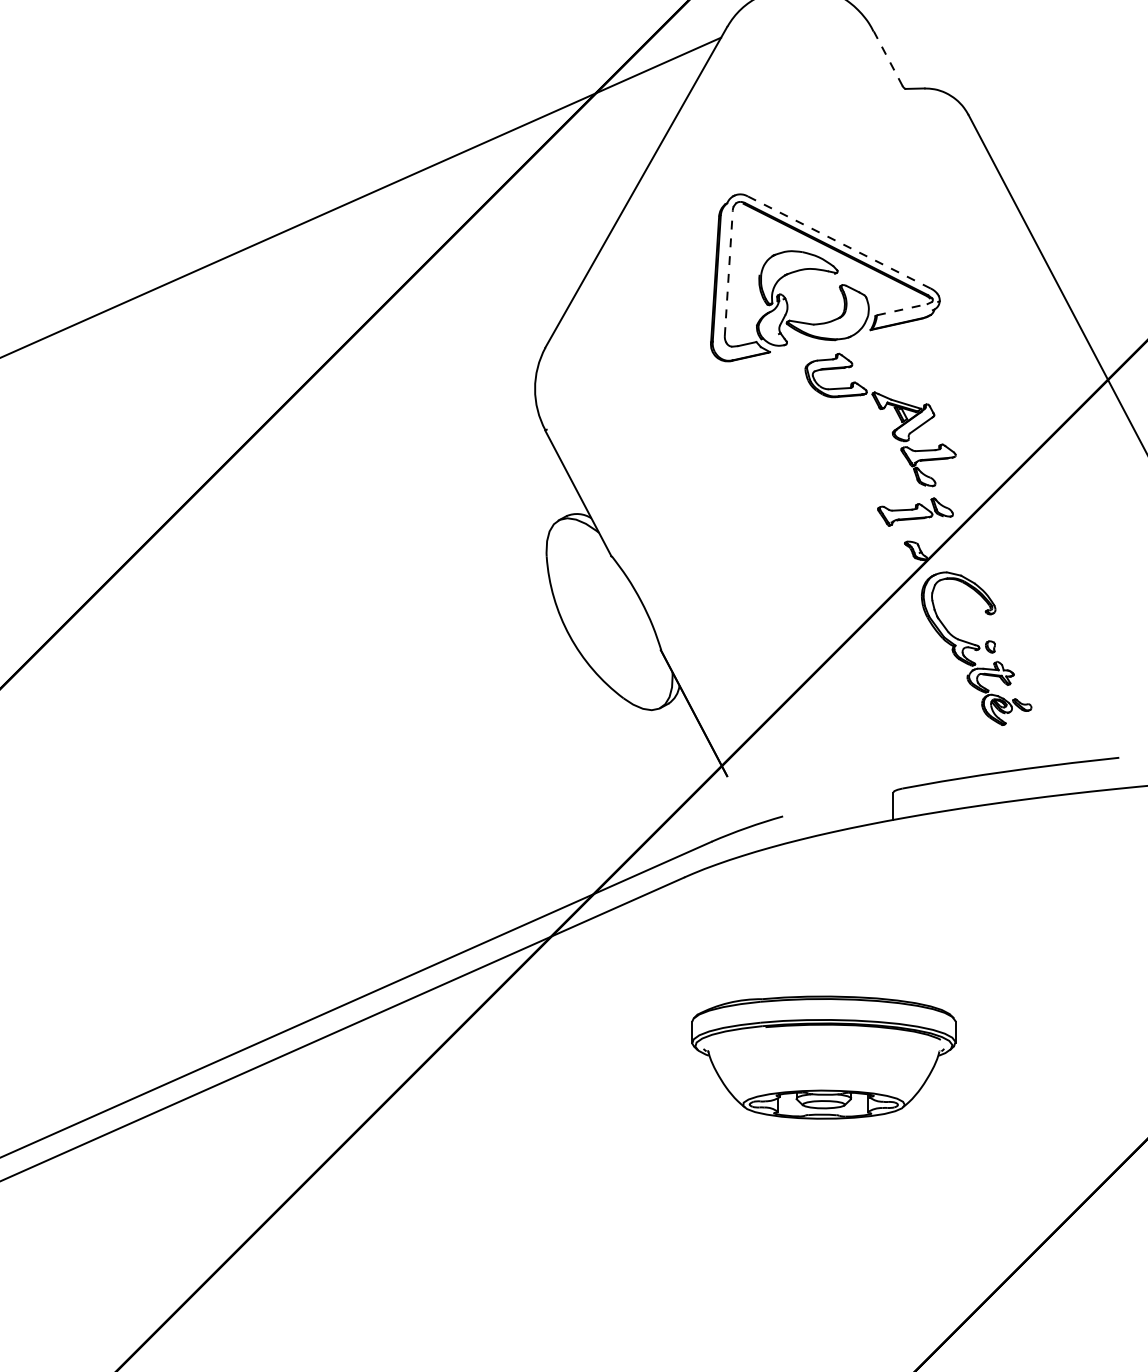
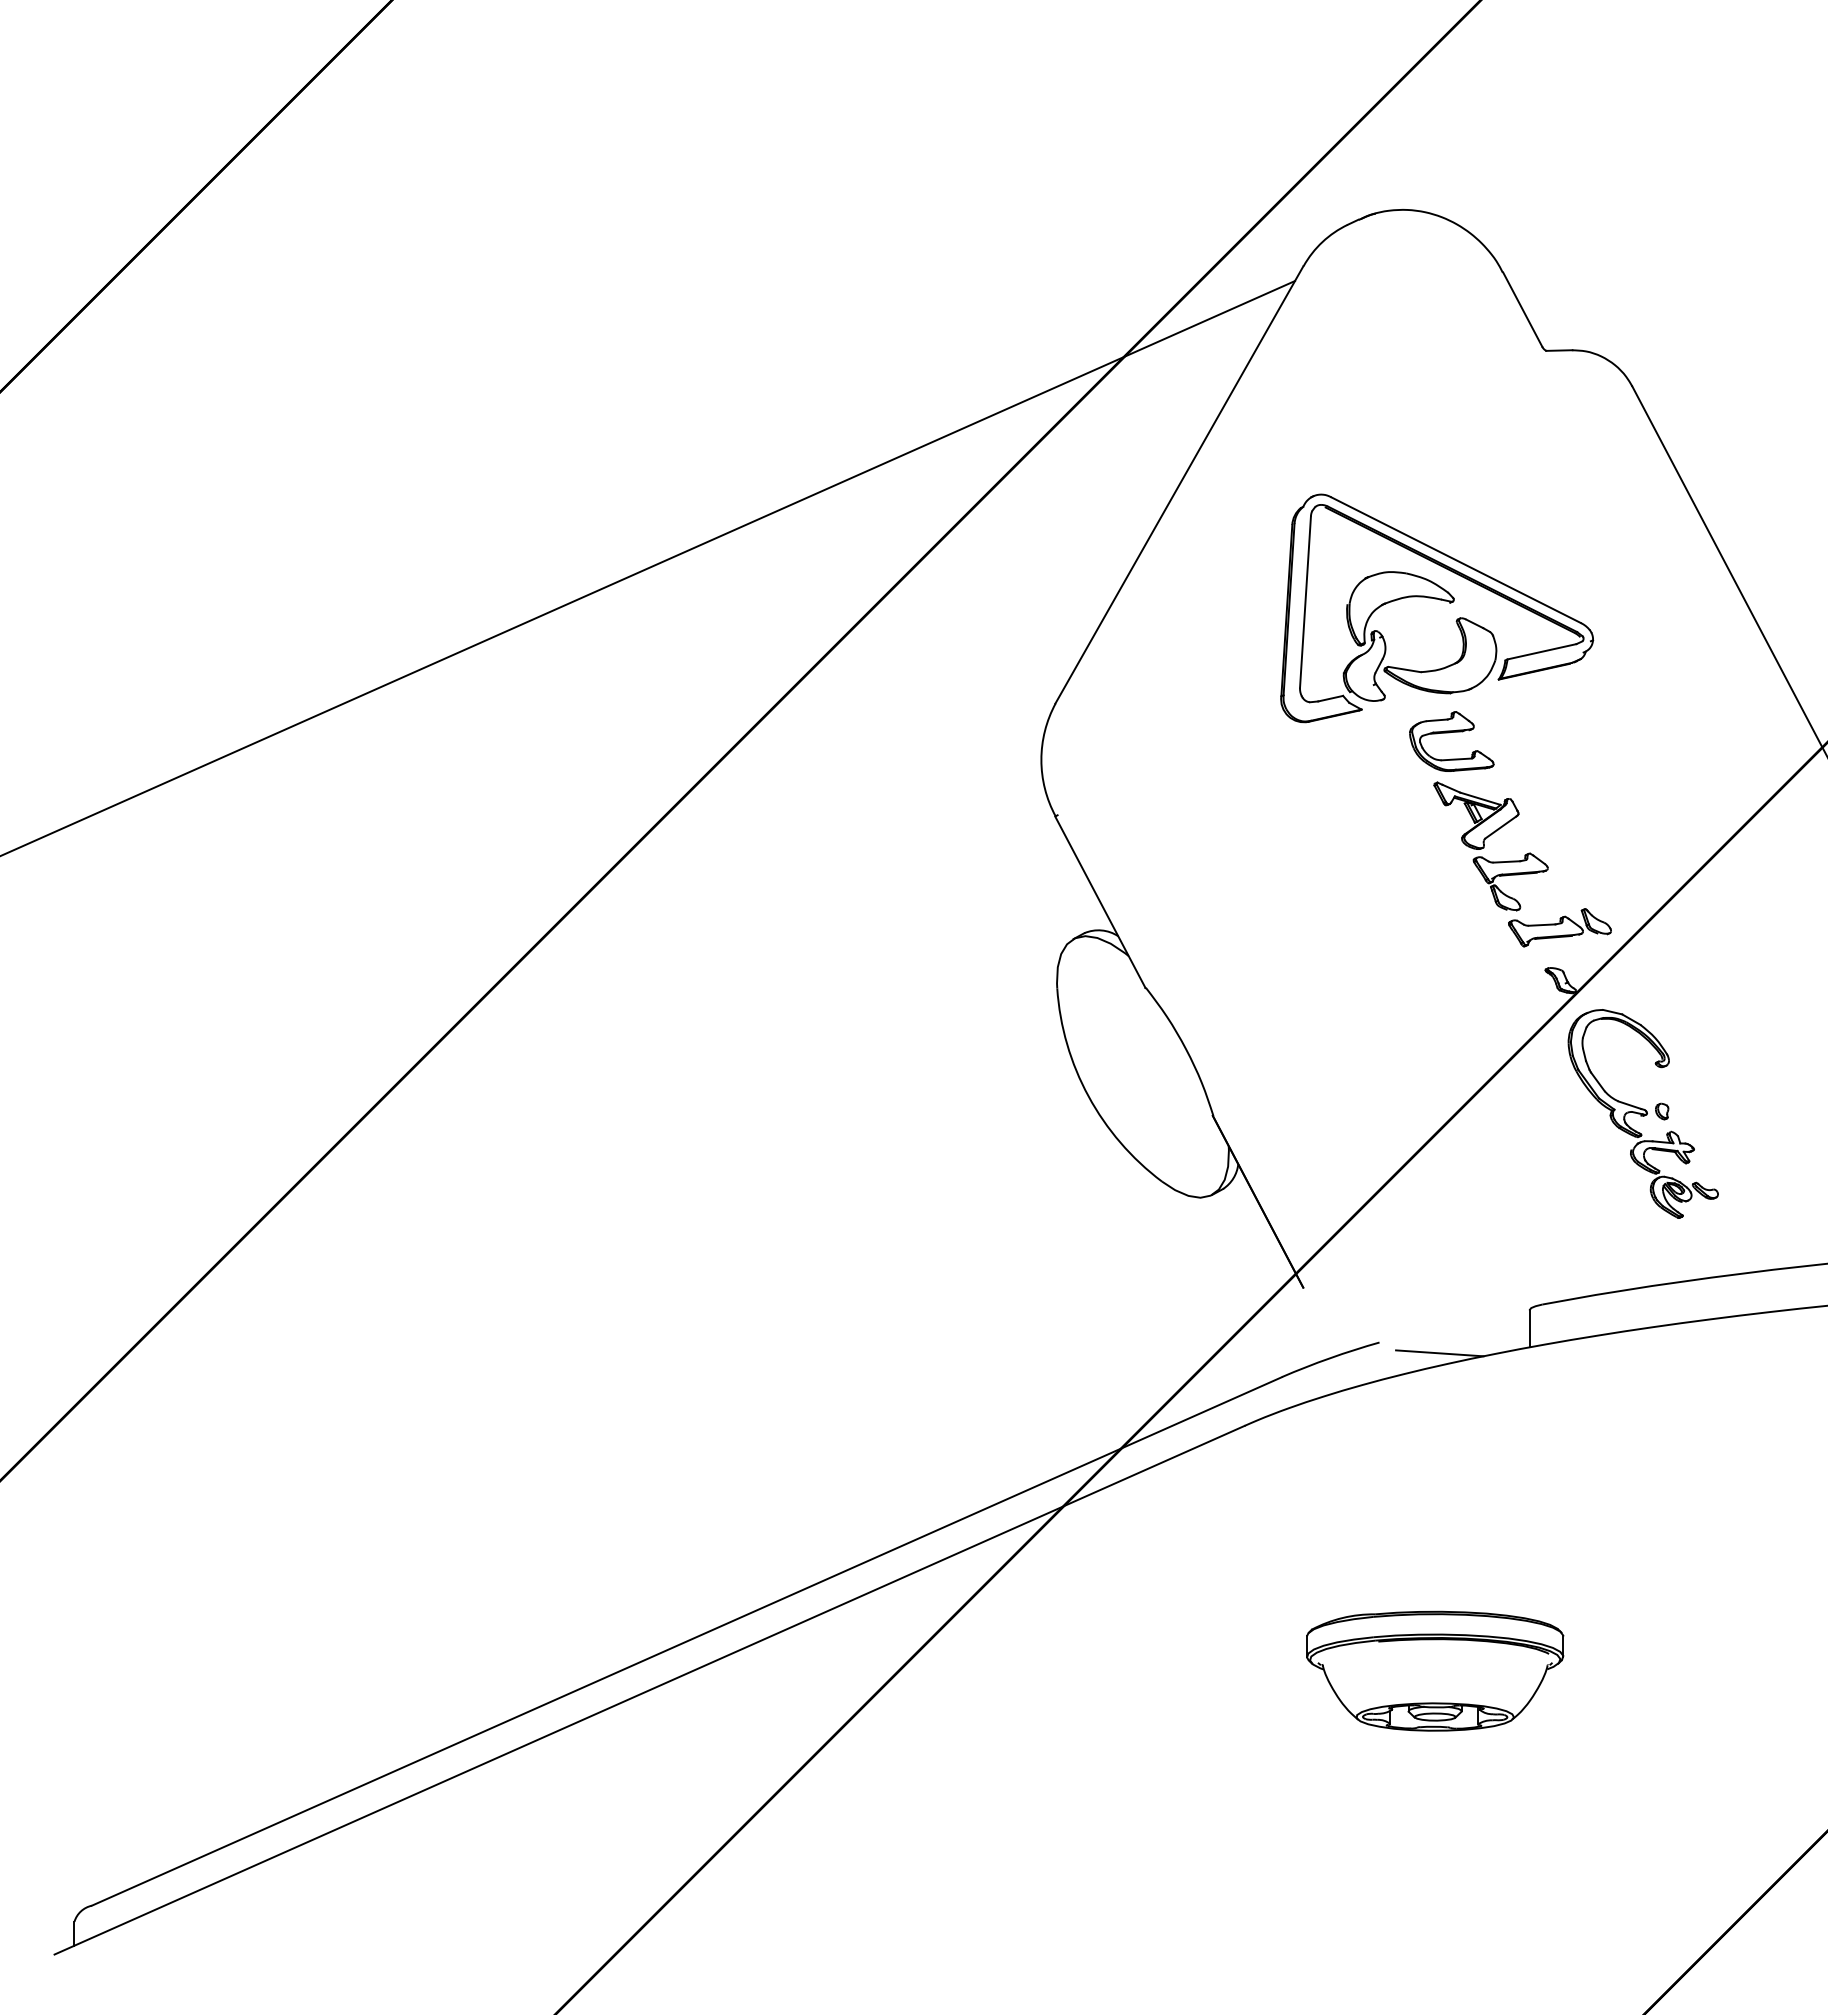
line: (888, 58) -> (1522, 309), dashed -> solid
line: (839, 242) -> (1456, 560), dashed -> solid
line: (728, 273) -> (1305, 602), dashed -> solid
line: (902, 309) -> (1542, 651), dashed -> solid
part: (913, 439) -> (1490, 846), moved
line: (827, 824) -> (1439, 1353), added
part: (824, 1057) -> (1435, 1670), size x0.71

